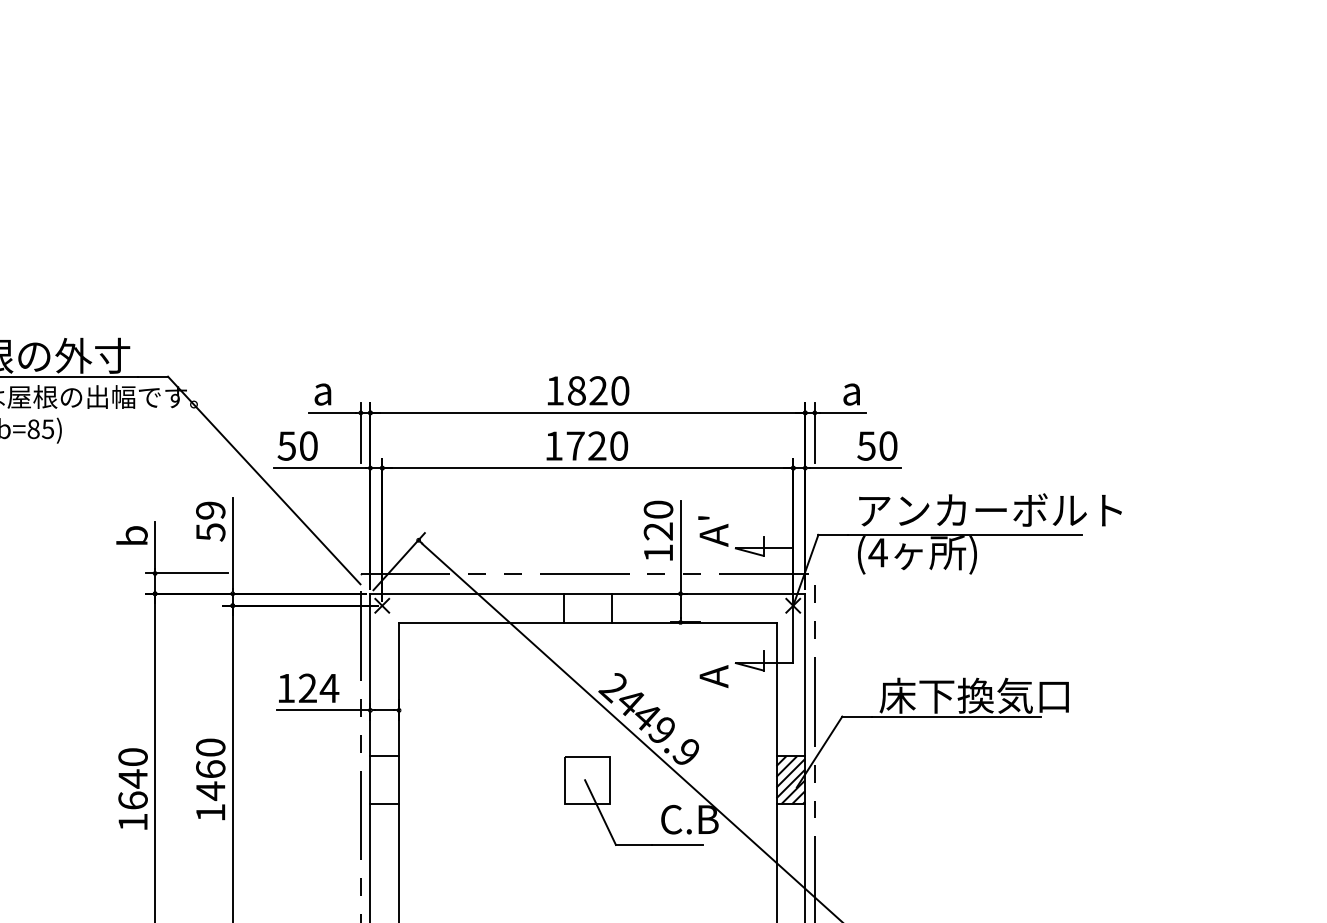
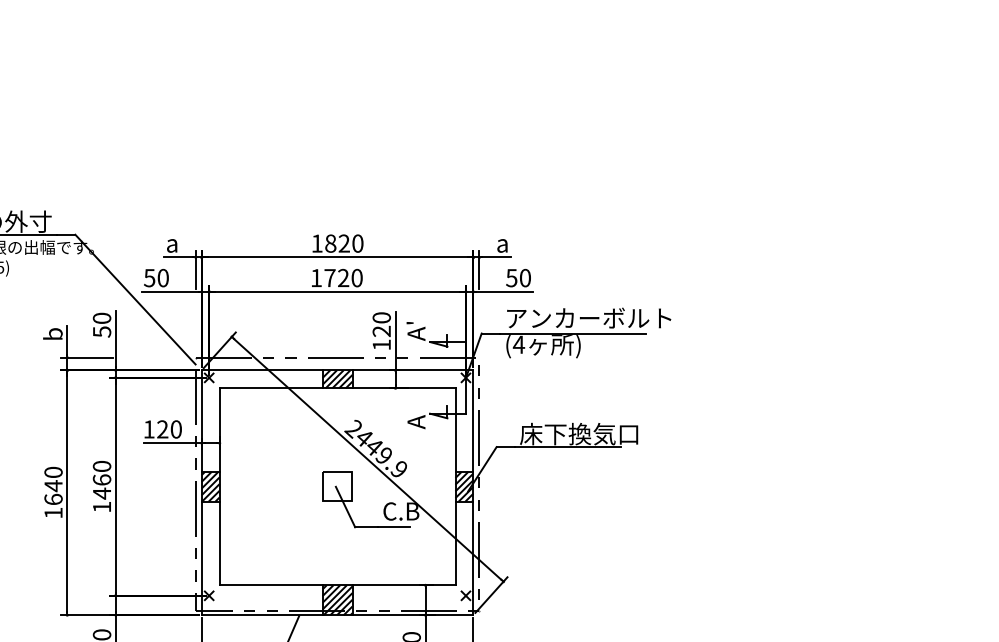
text: (211, 509) -> (102, 317), 59 -> 50
hatch: (587, 608) -> (337, 379), added
text: (329, 688) -> (176, 429), 124 -> 120
hatch: (384, 779) -> (210, 486), added

